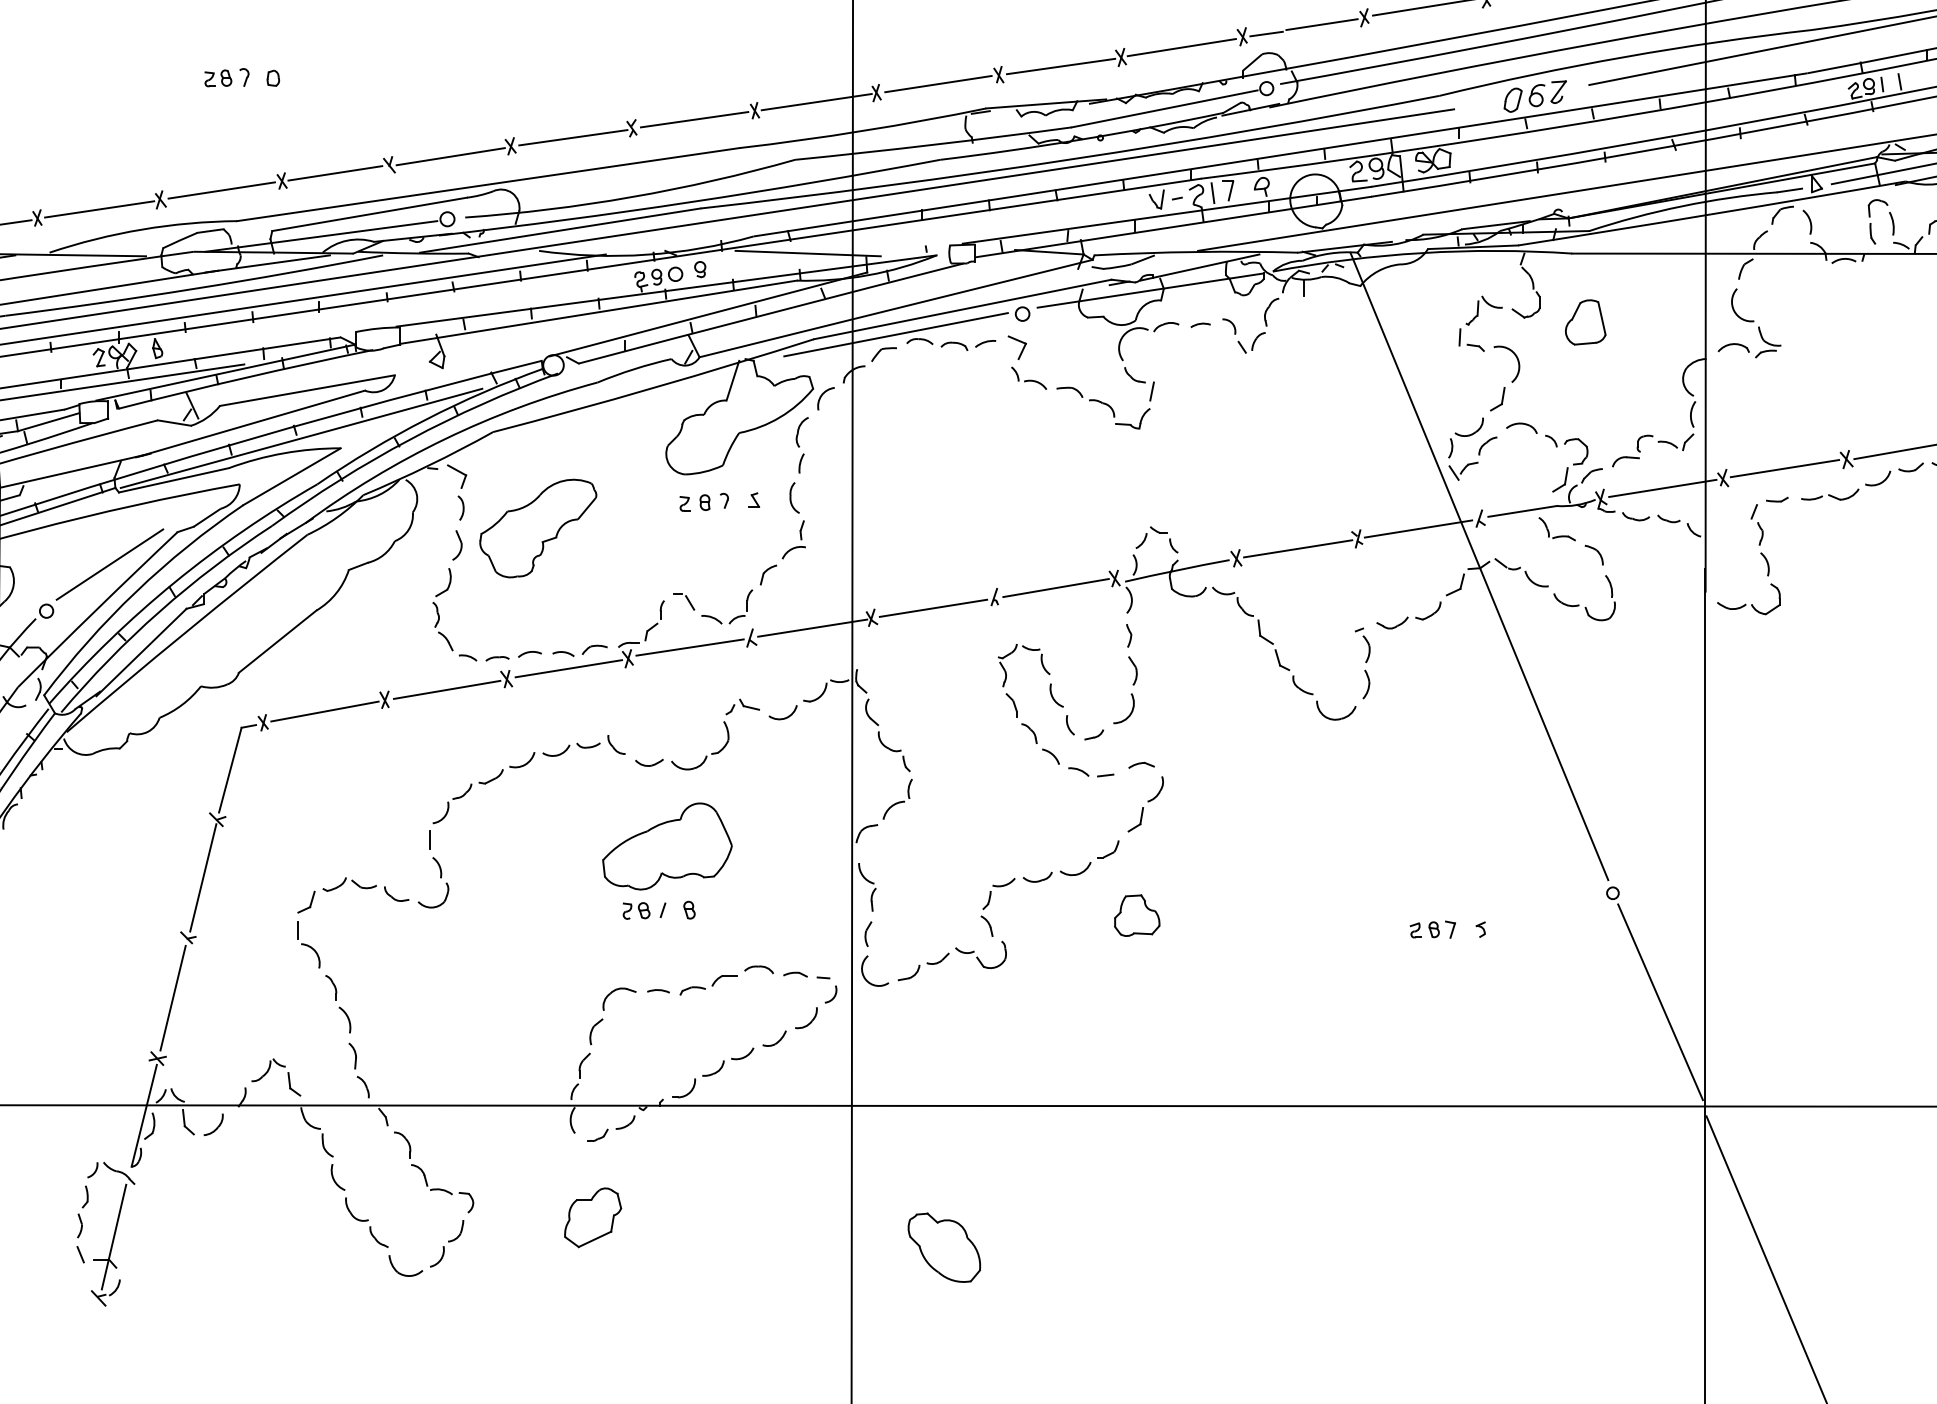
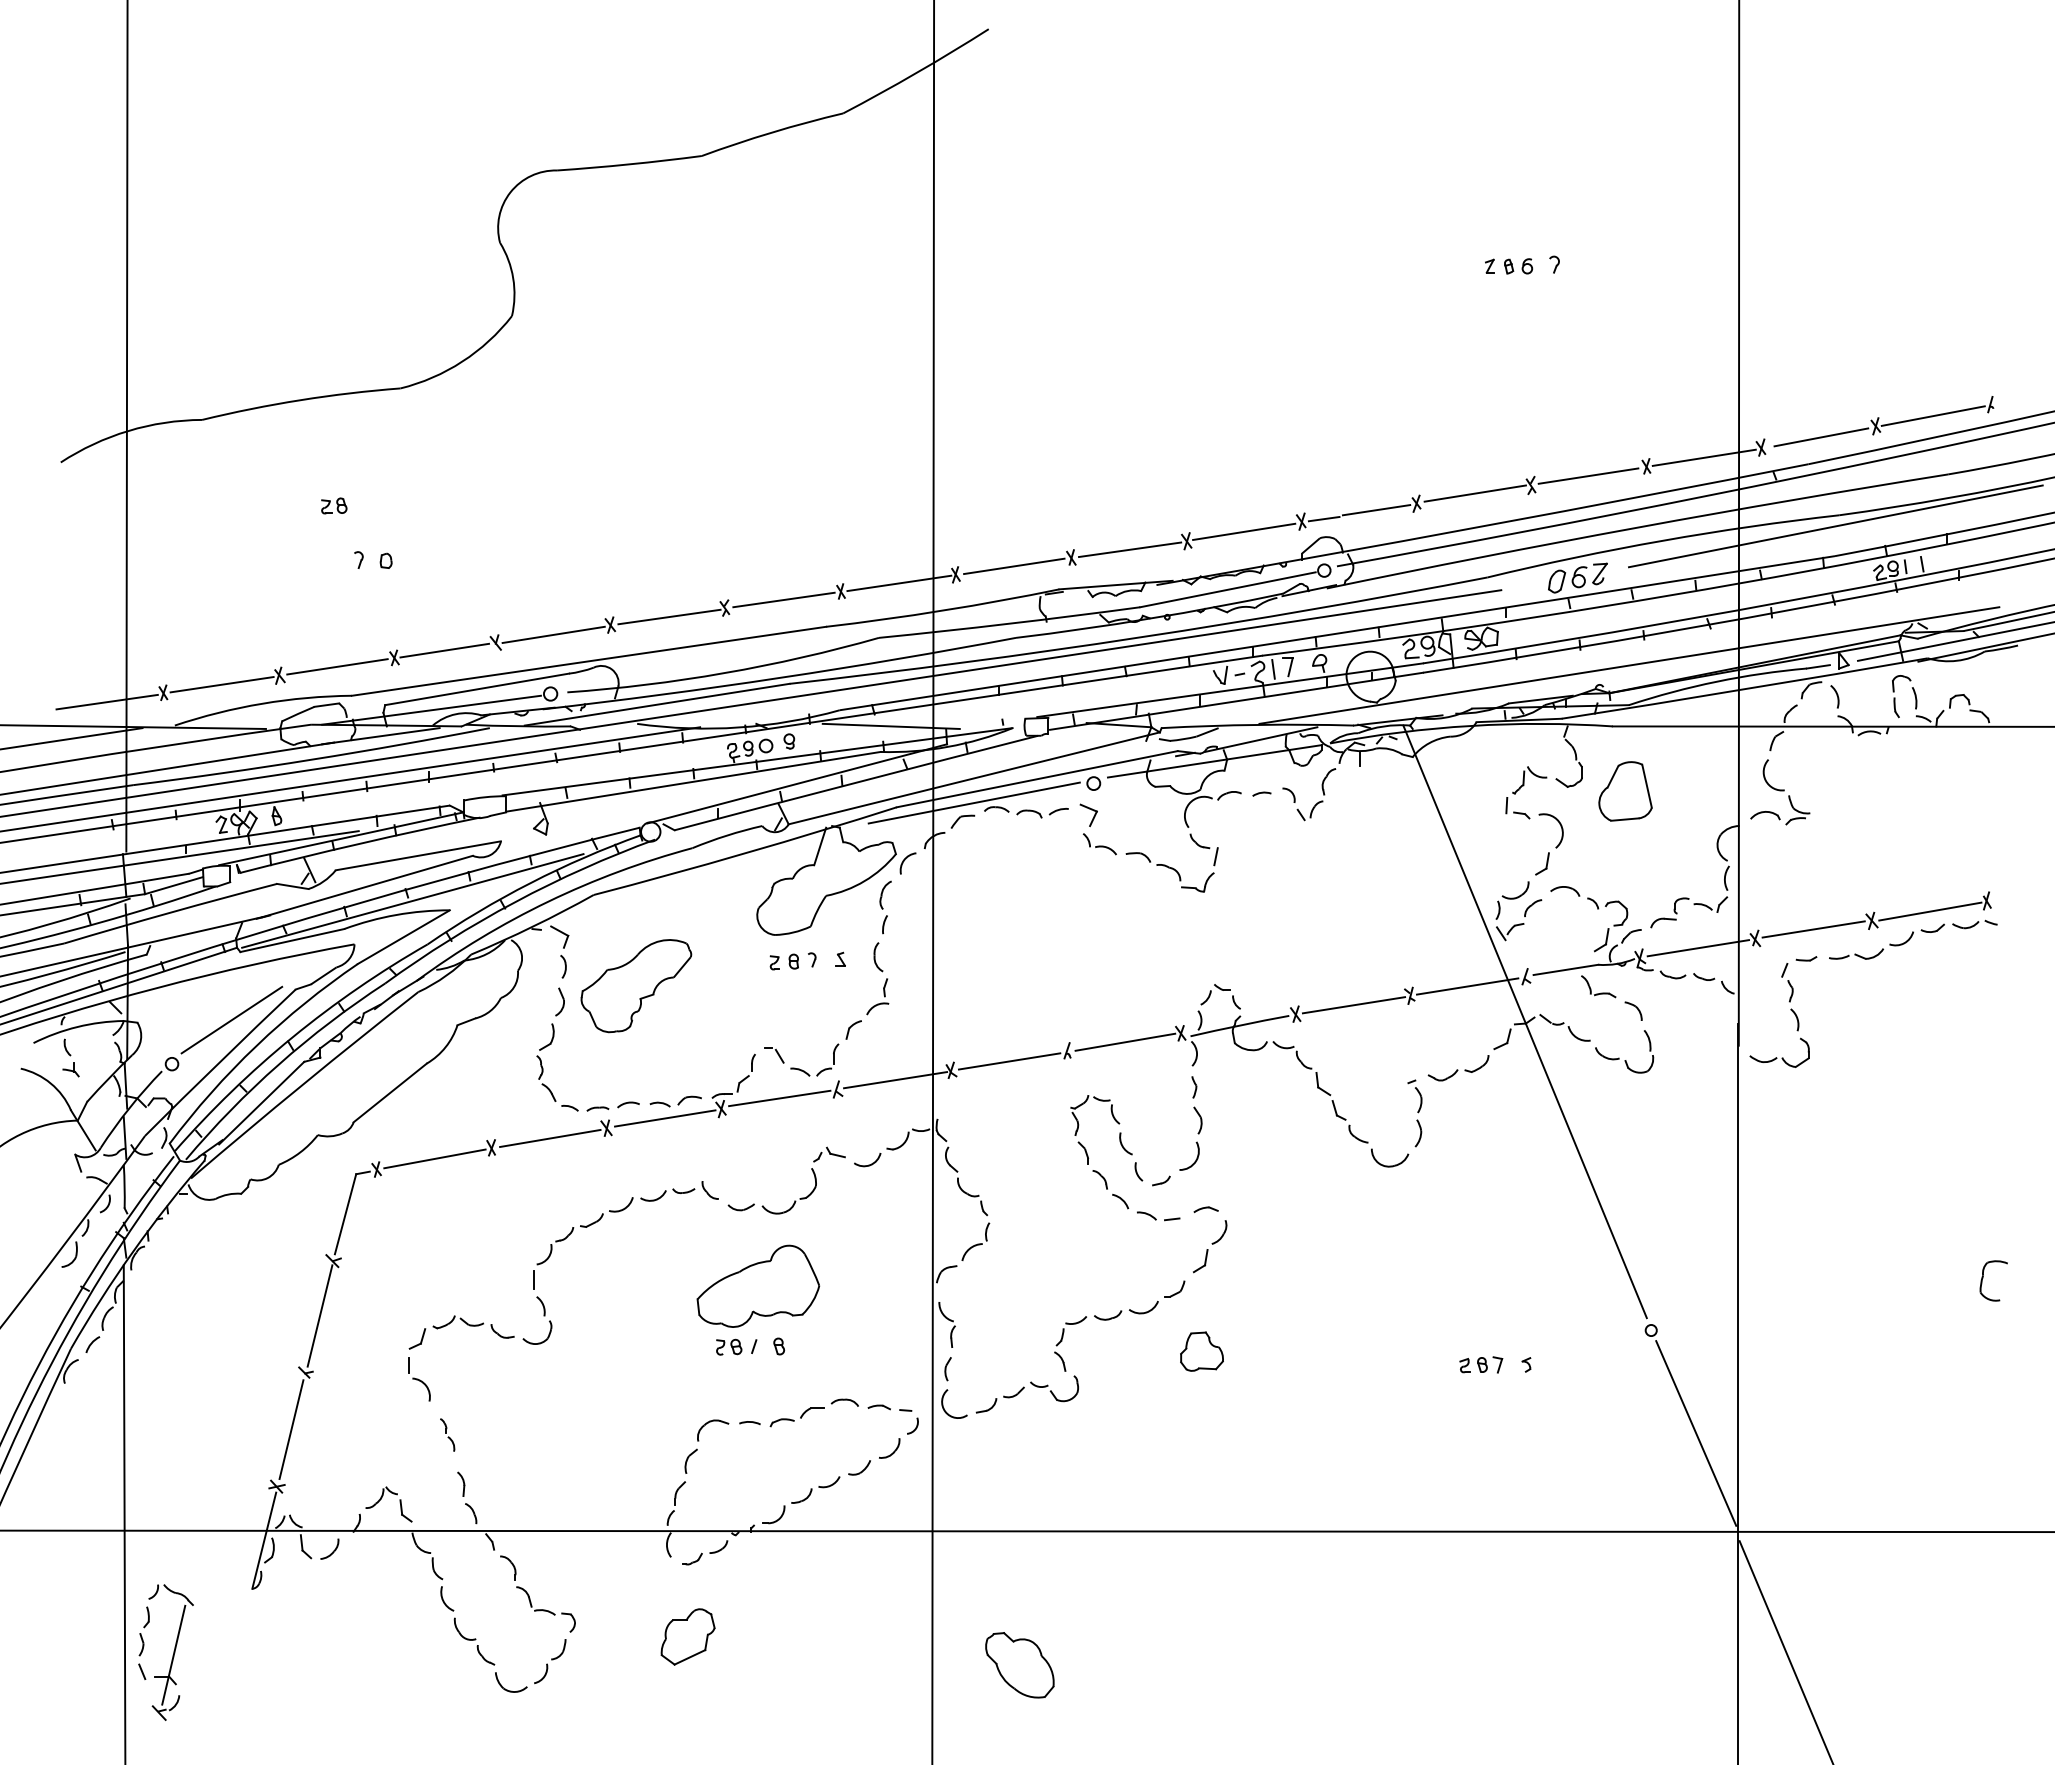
part: (218, 77) -> (334, 505), moved
part: (1585, 322) -> (1625, 791), size x1.4
part: (338, 1003) -> (447, 1434), size x0.6
part: (112, 1237) -> (172, 1655), moved

